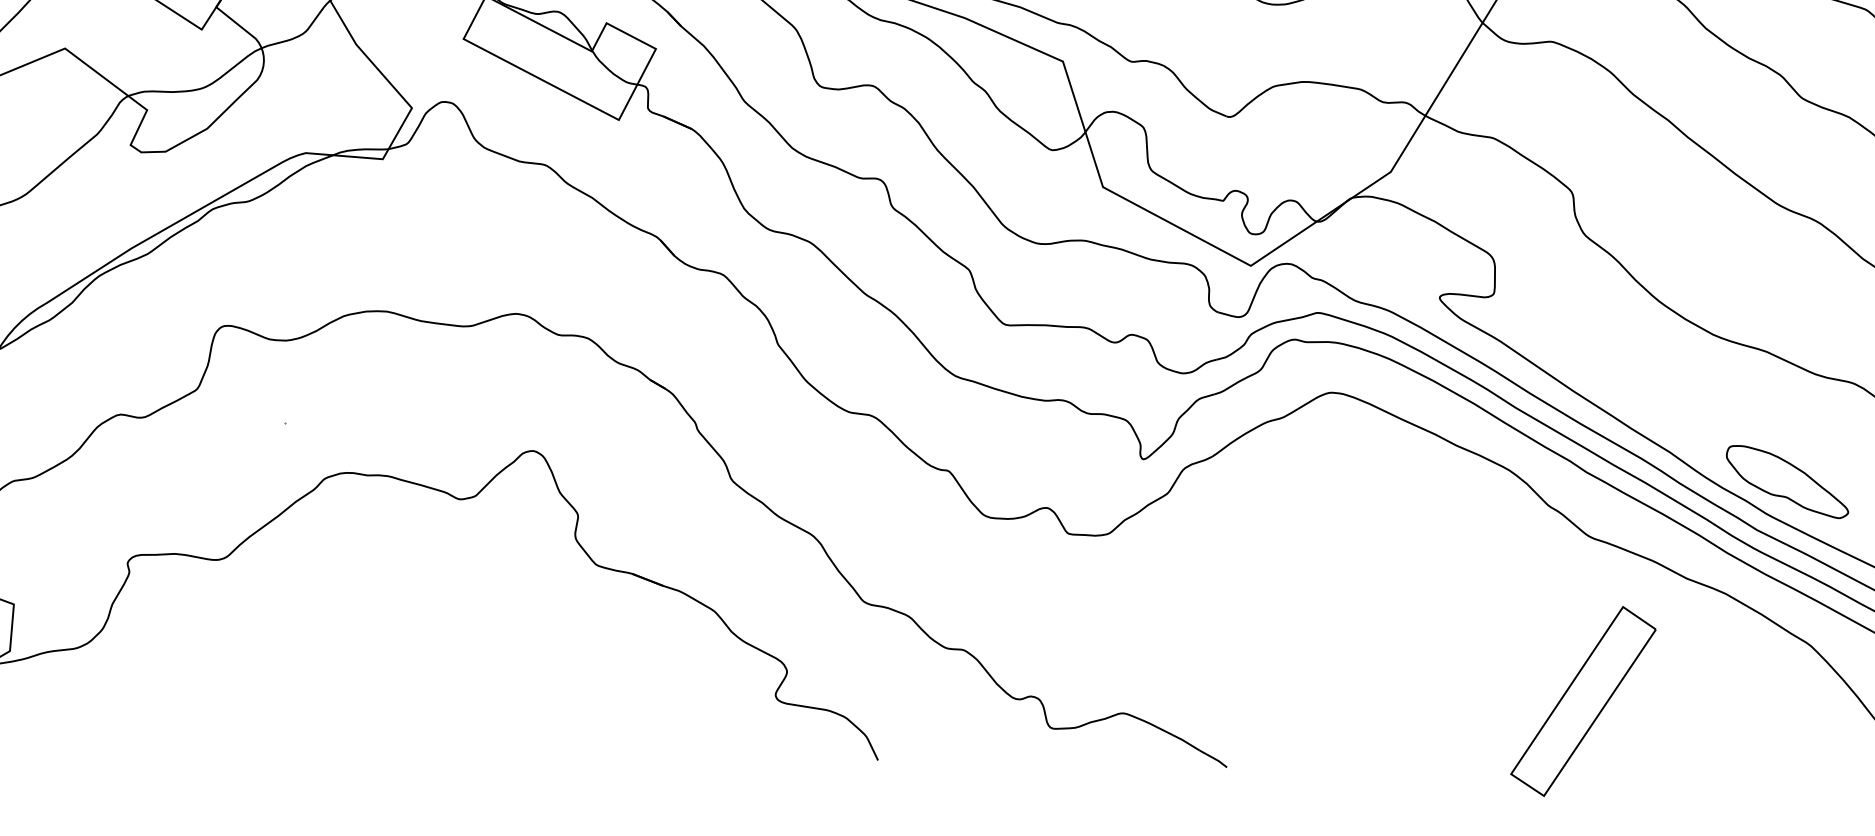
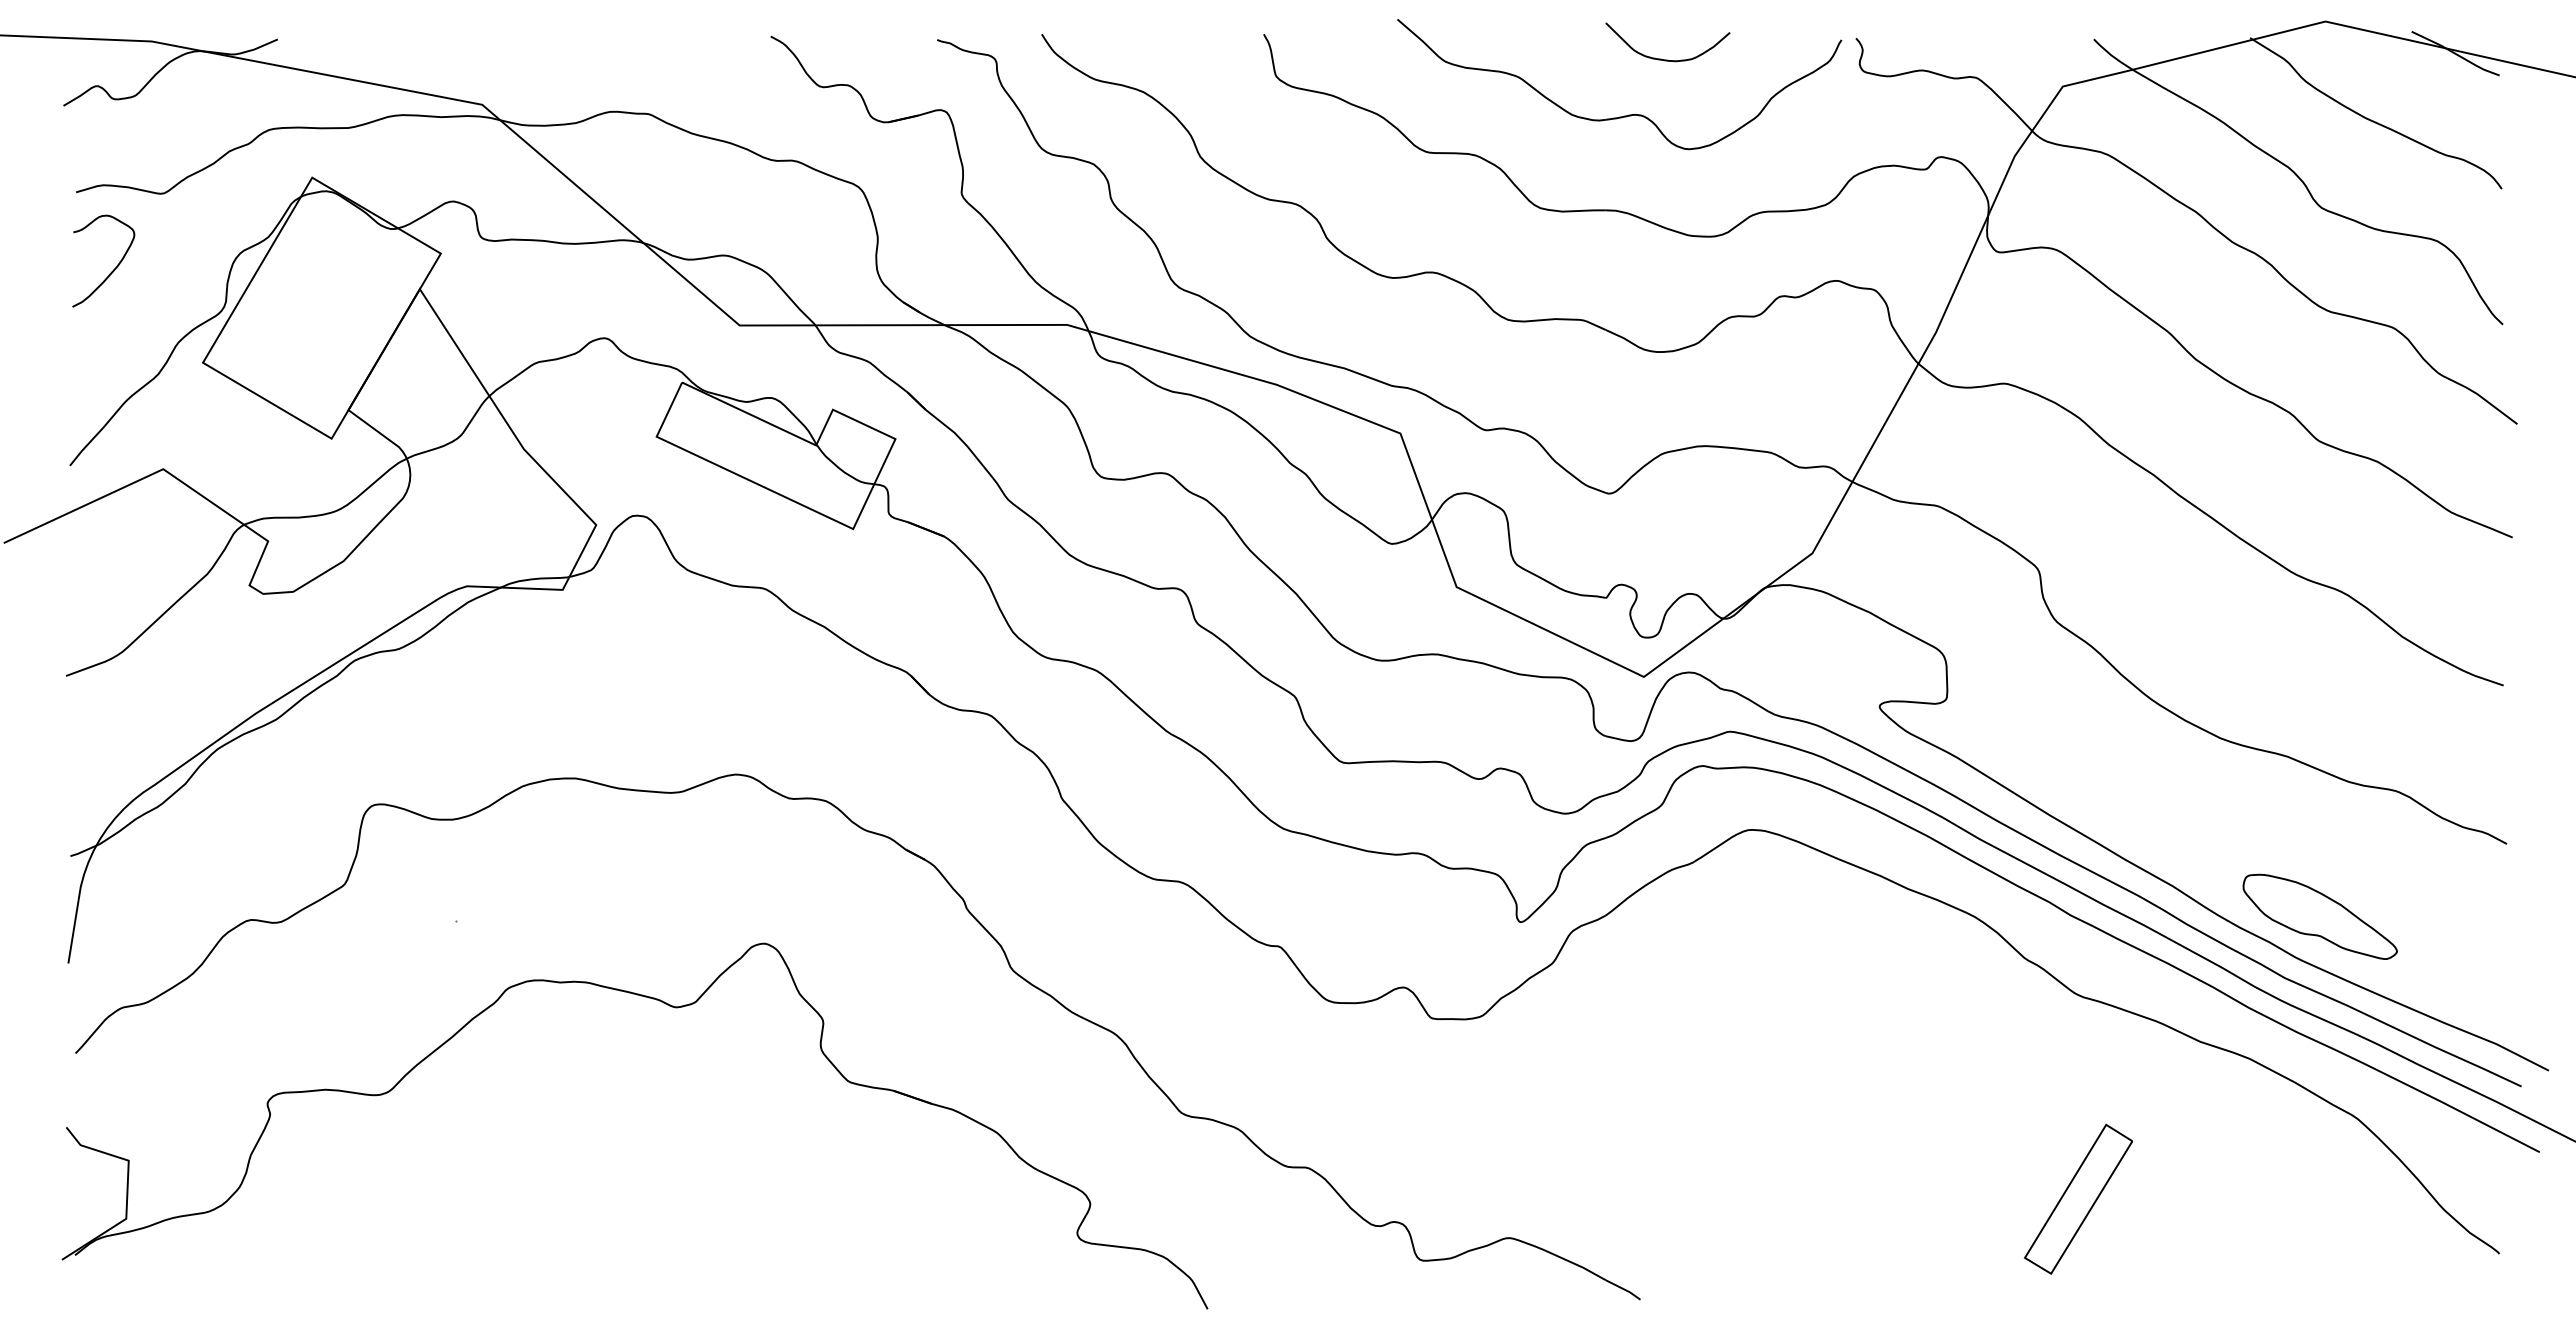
part: (1583, 700) -> (2078, 1198), size x0.62

